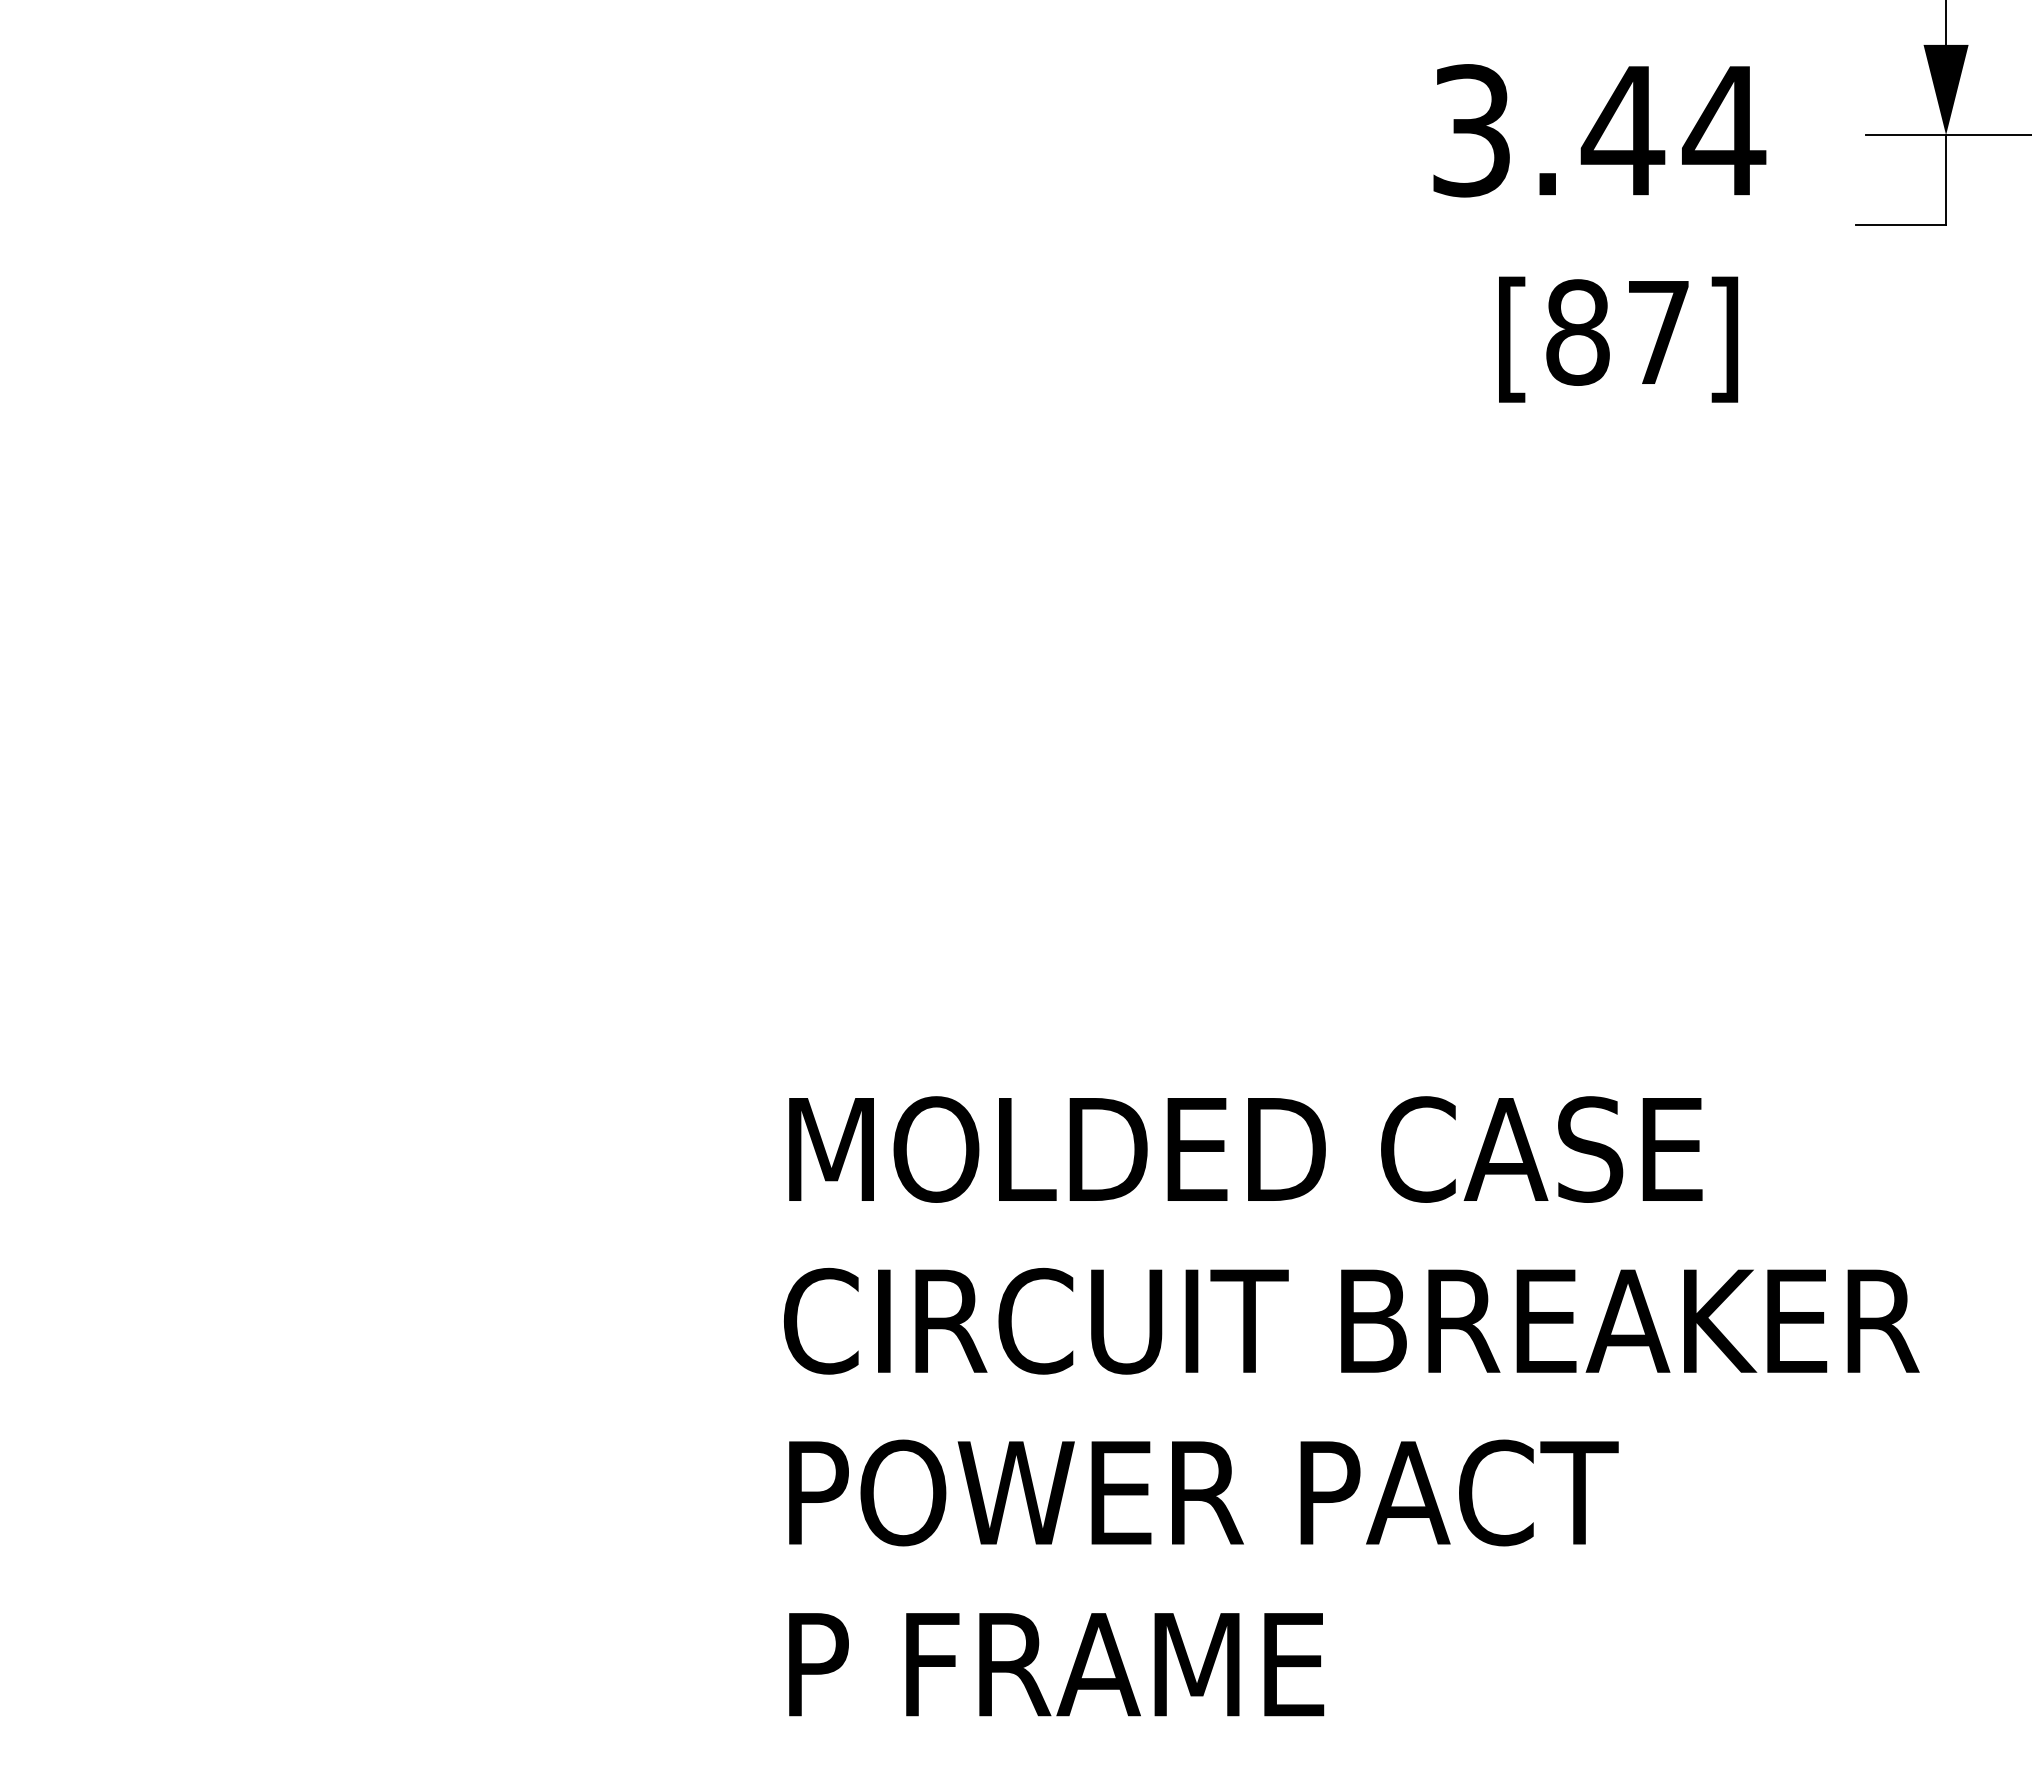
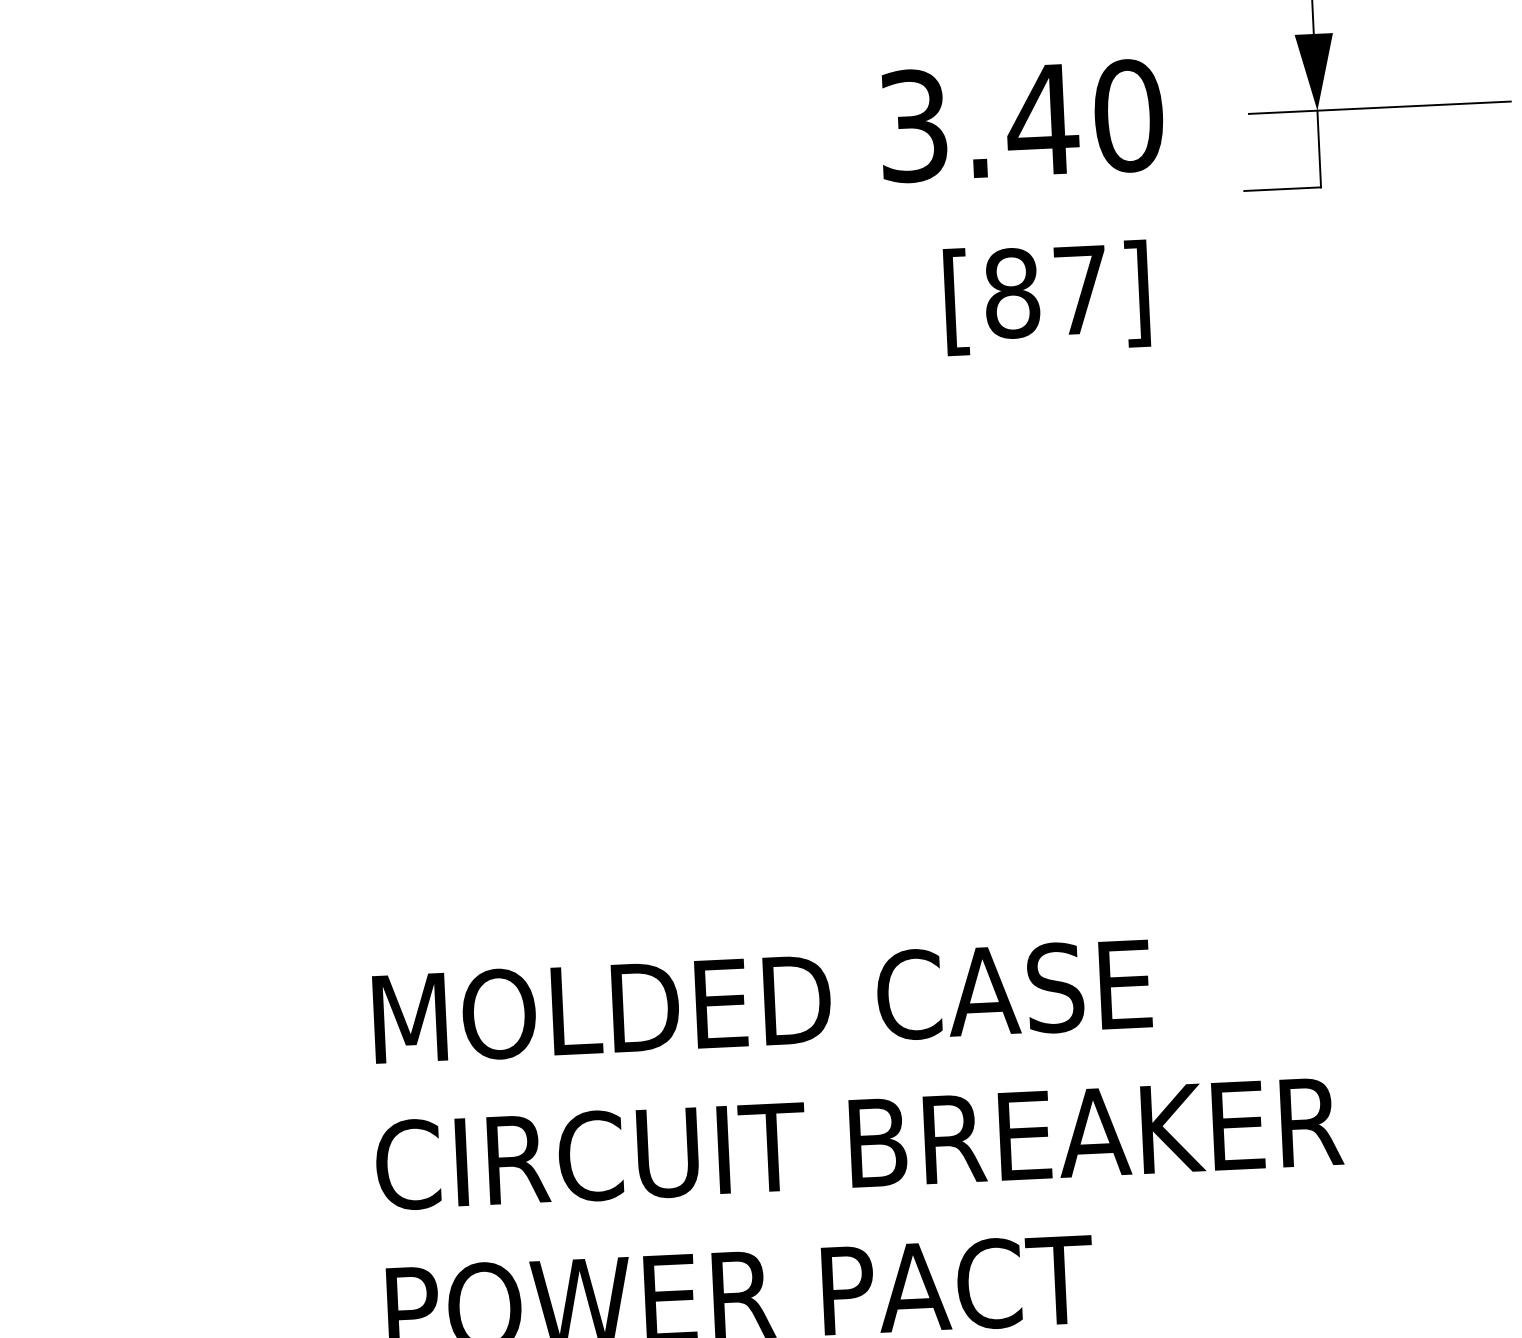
text: (1724, 130) -> (1128, 115), 3.44 -> 3.40

